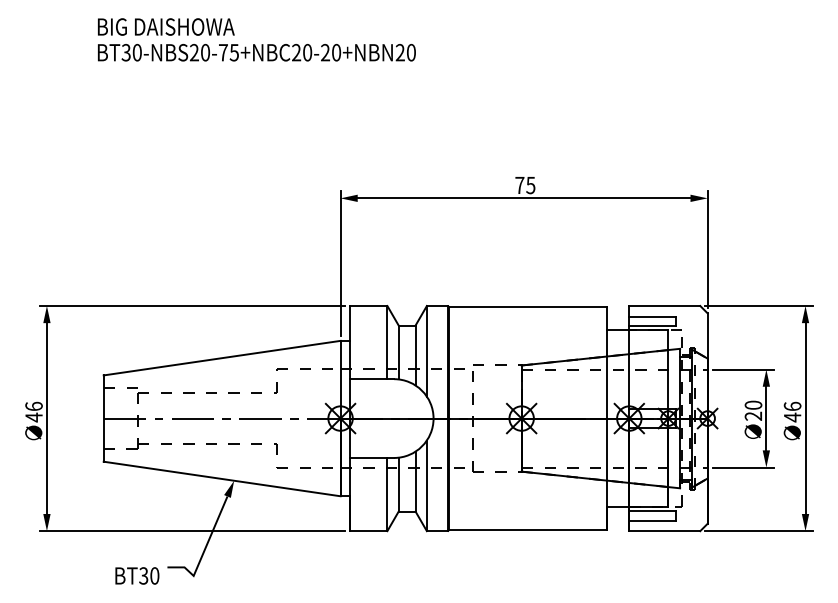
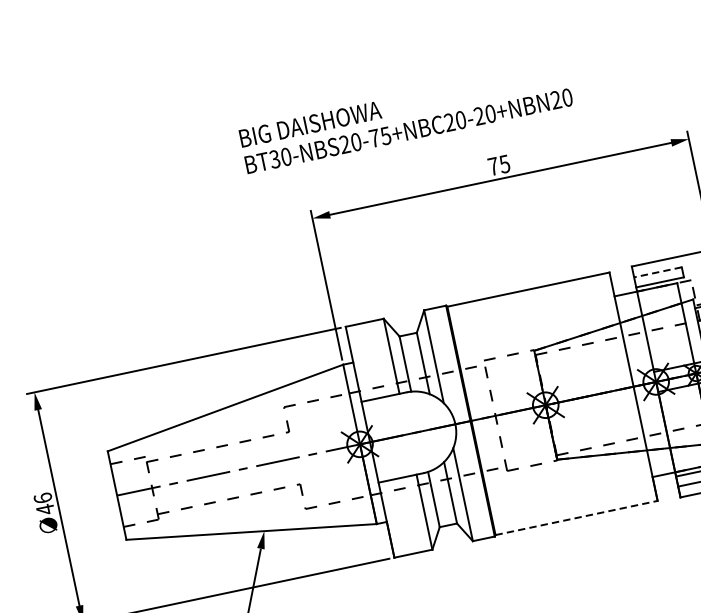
text: (256, 39) -> (405, 117), moved
line: (652, 316) -> (657, 272), solid -> dashed
line: (528, 529) -> (576, 517), solid -> dashed

